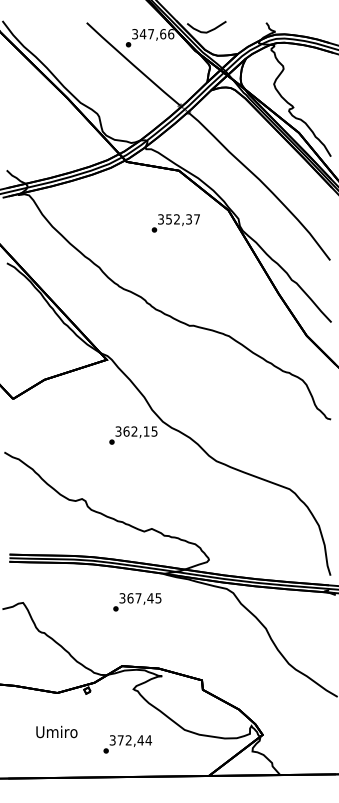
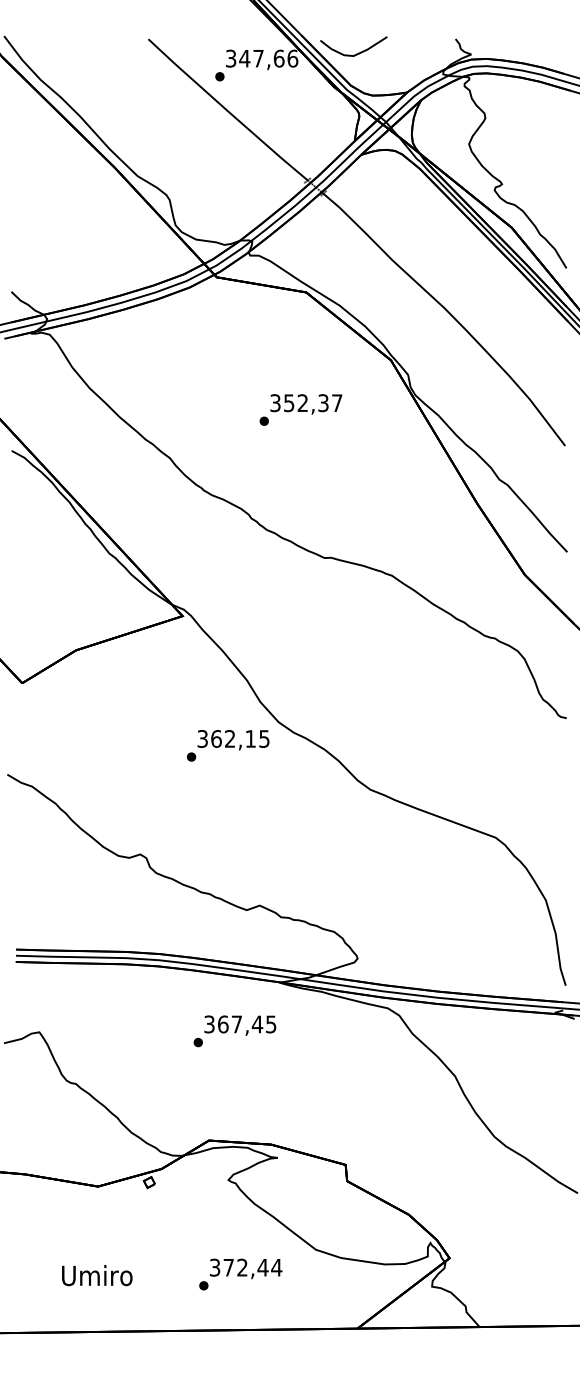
text: (175, 223) -> (300, 410), moved
text: (56, 731) -> (96, 1274), moved
text: (127, 744) -> (240, 1274), moved

